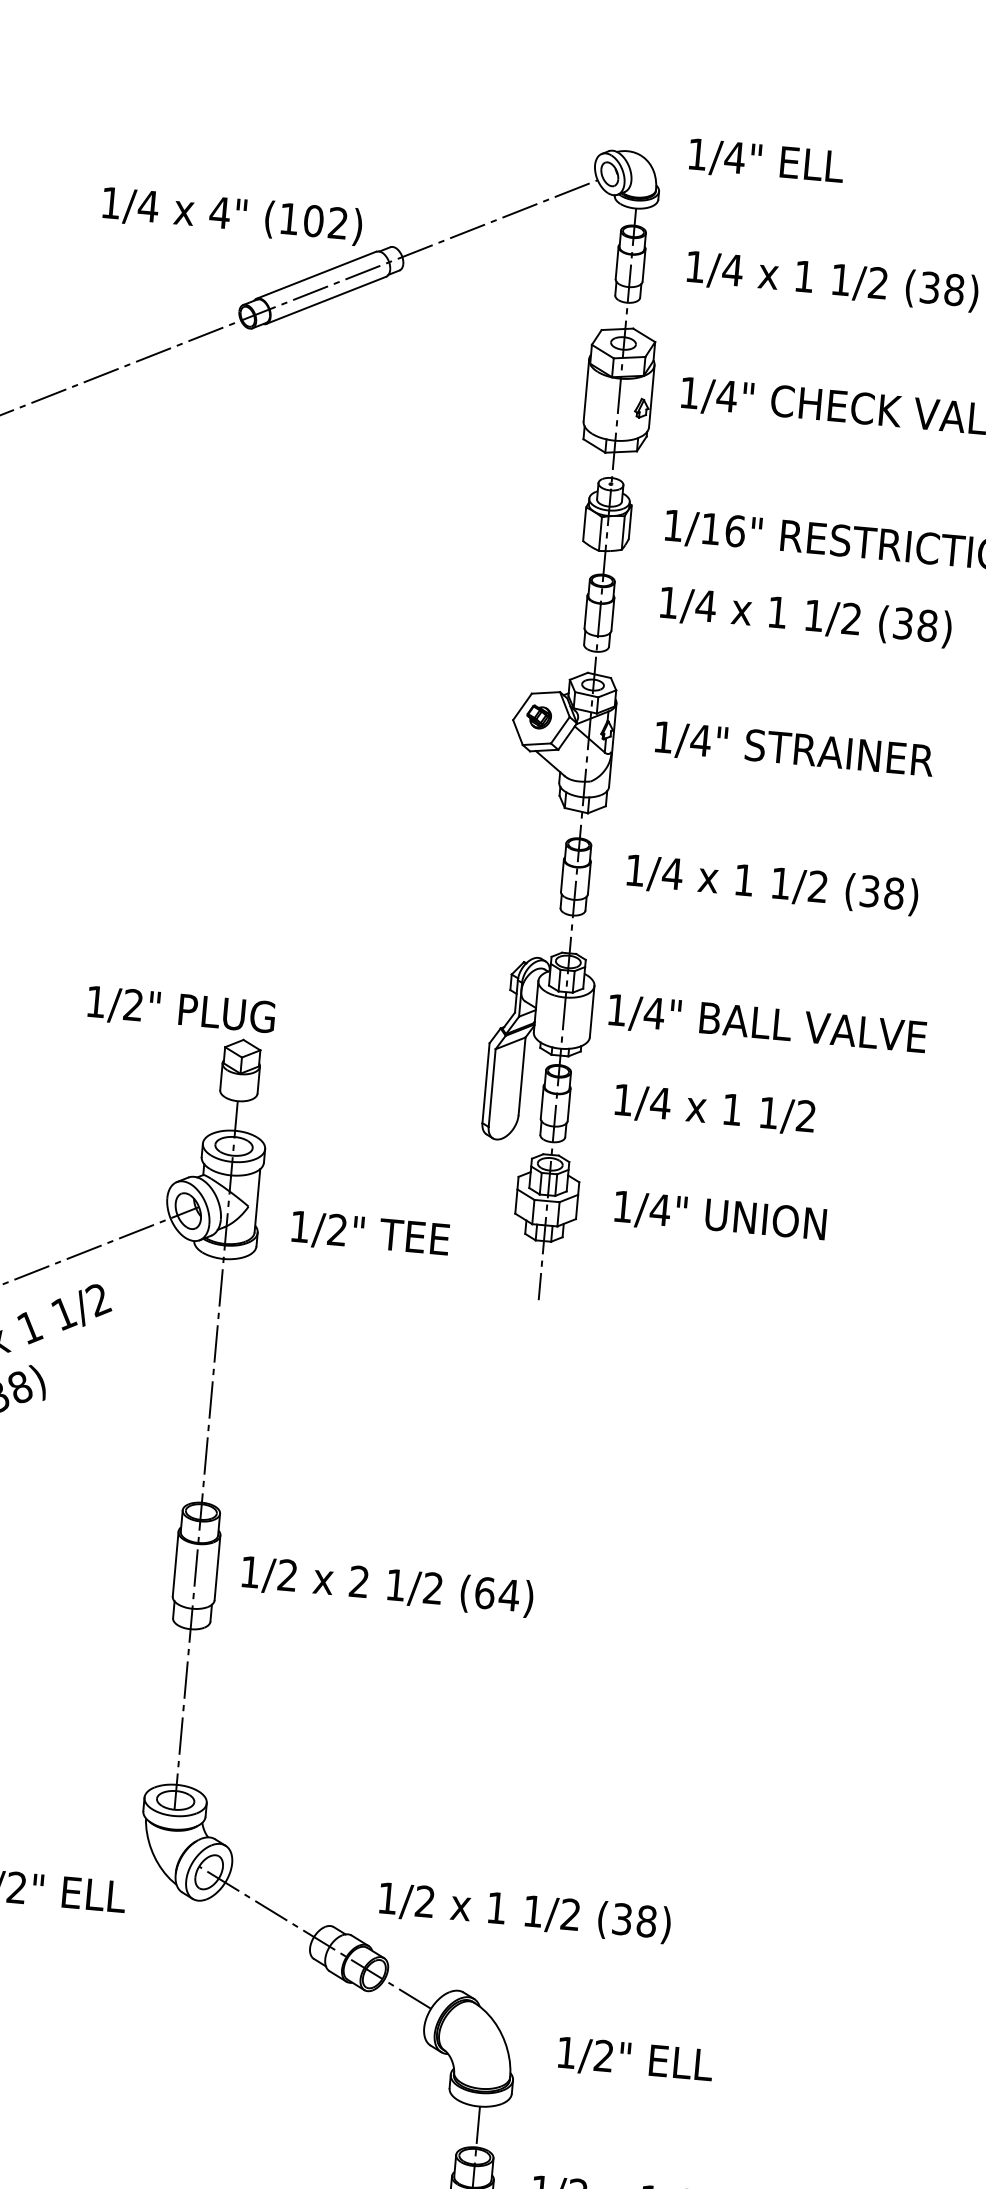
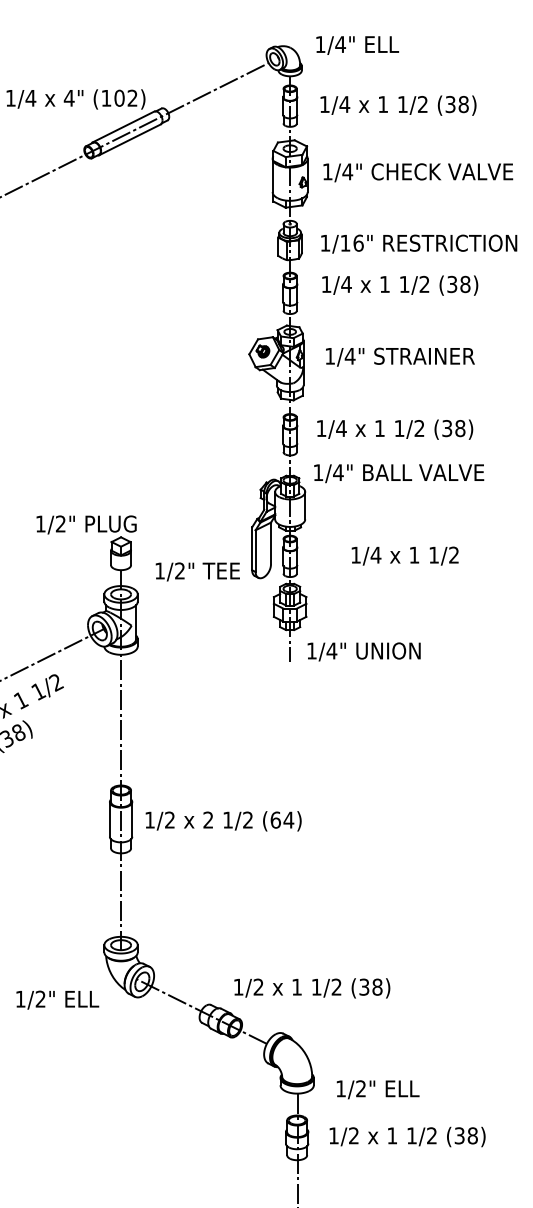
text: (768, 1025) -> (399, 473), moved
text: (713, 1108) -> (404, 555), moved
text: (719, 1216) -> (363, 651), moved
text: (369, 1233) -> (197, 571), moved
text: (634, 2059) -> (377, 1089), moved

